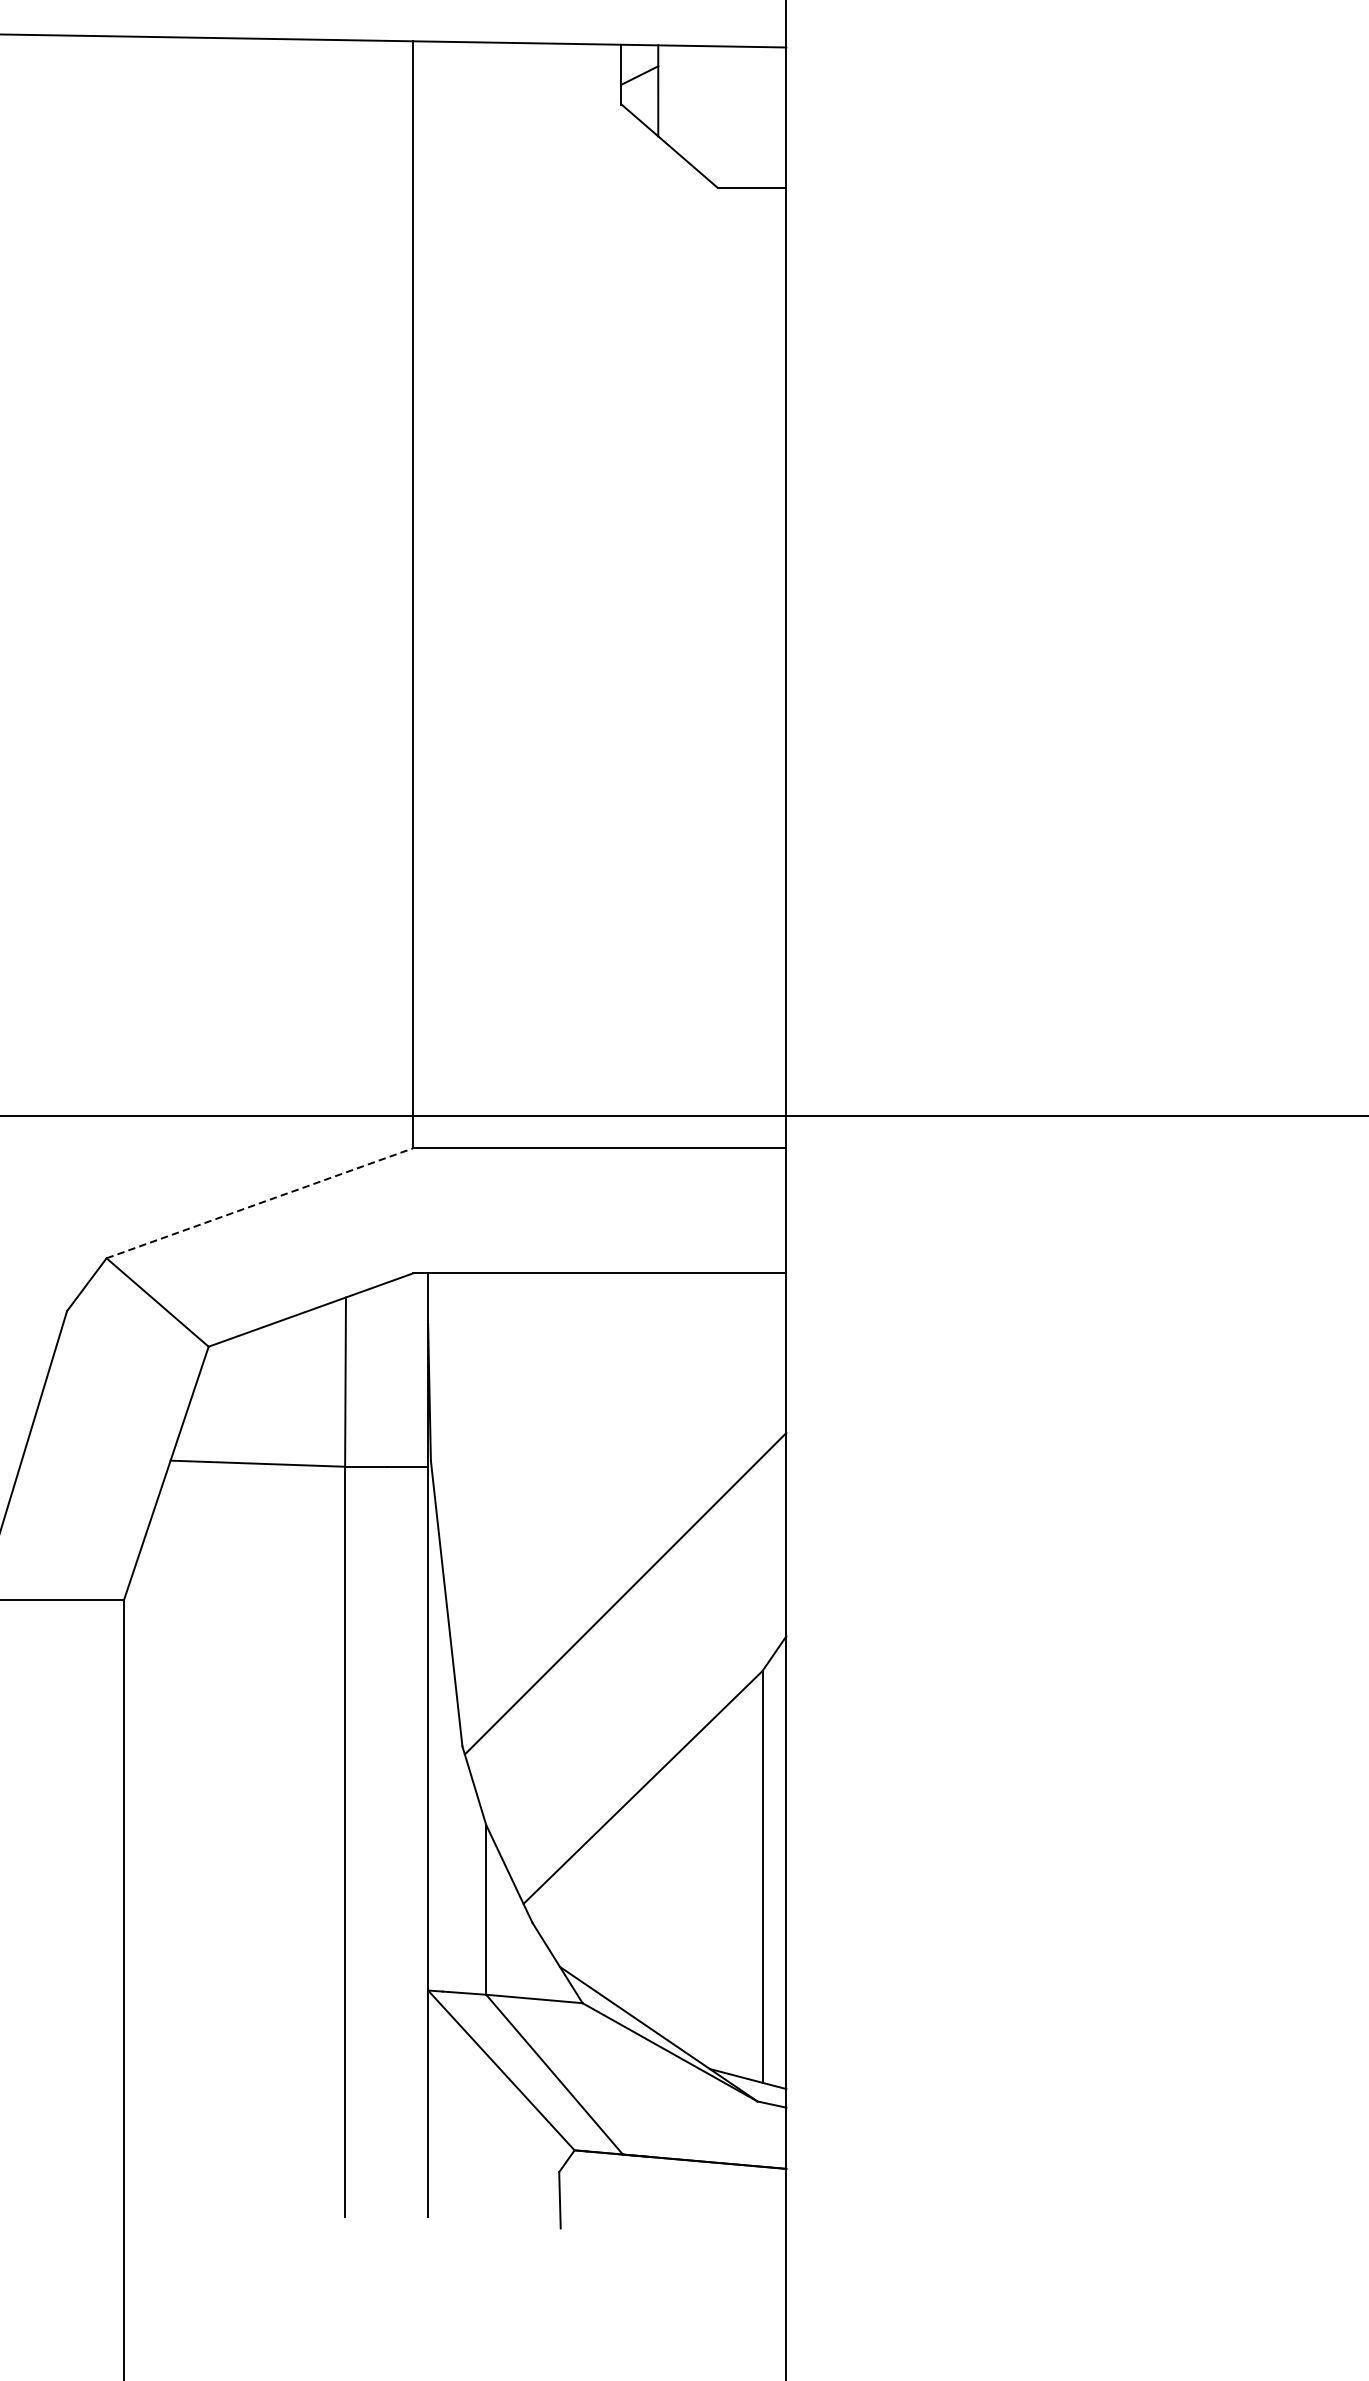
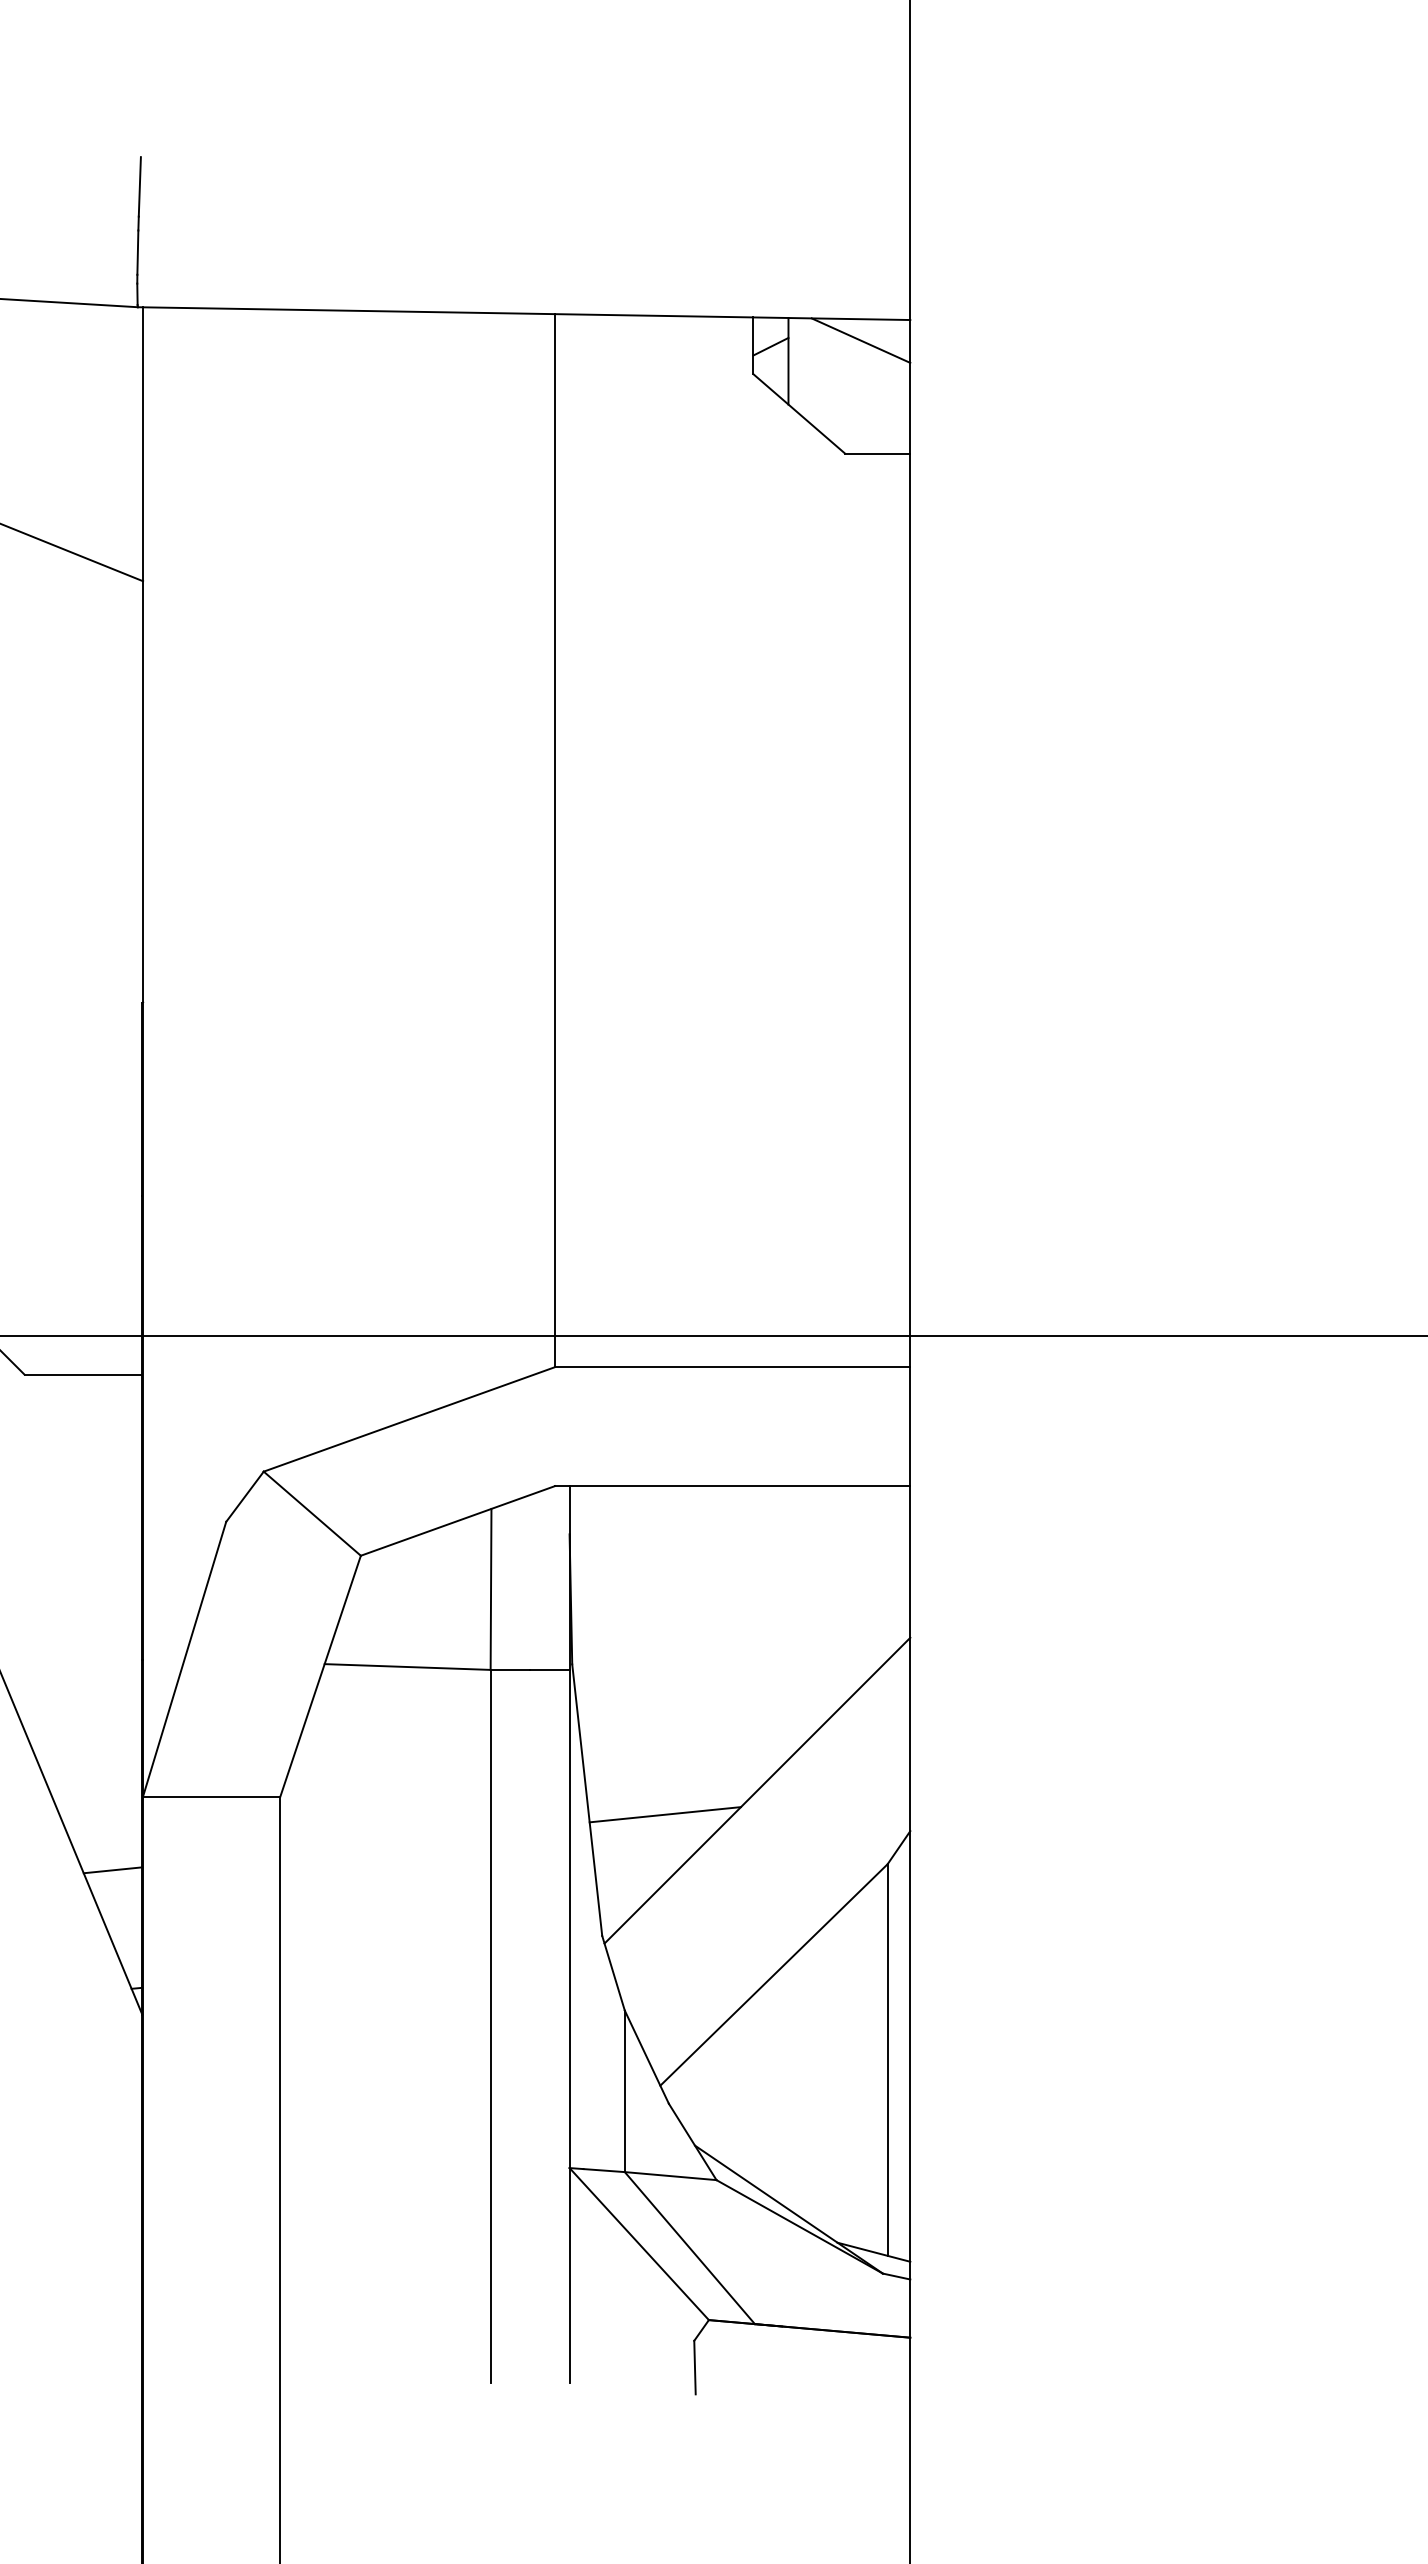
line: (733, 69) -> (860, 340), added
line: (259, 1203) -> (409, 1419), dashed -> solid
line: (527, 1618) -> (664, 1814), added

